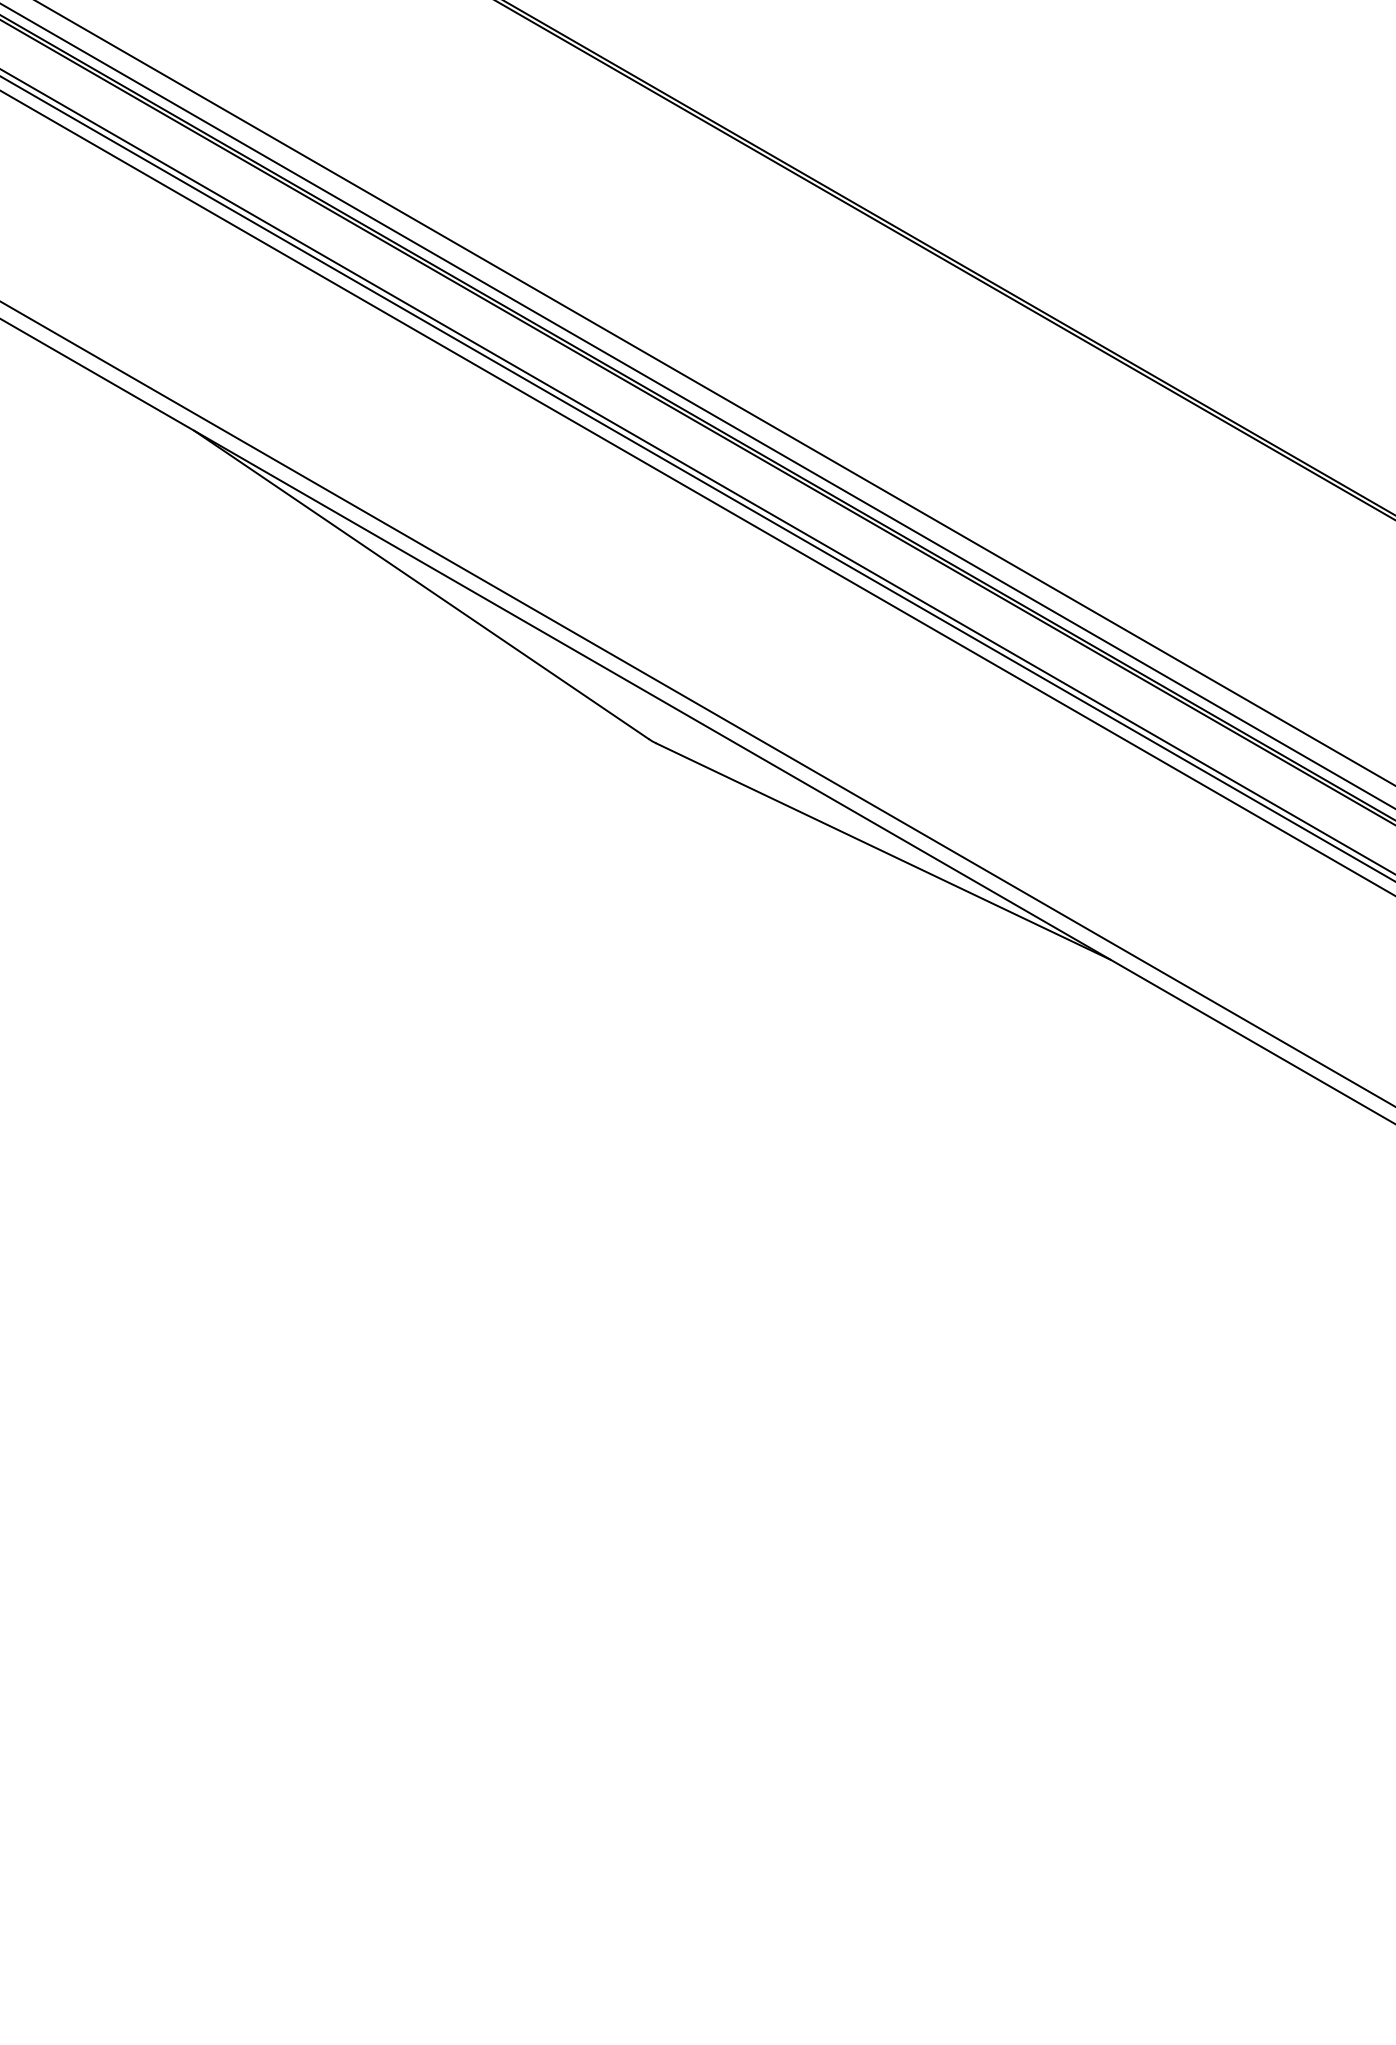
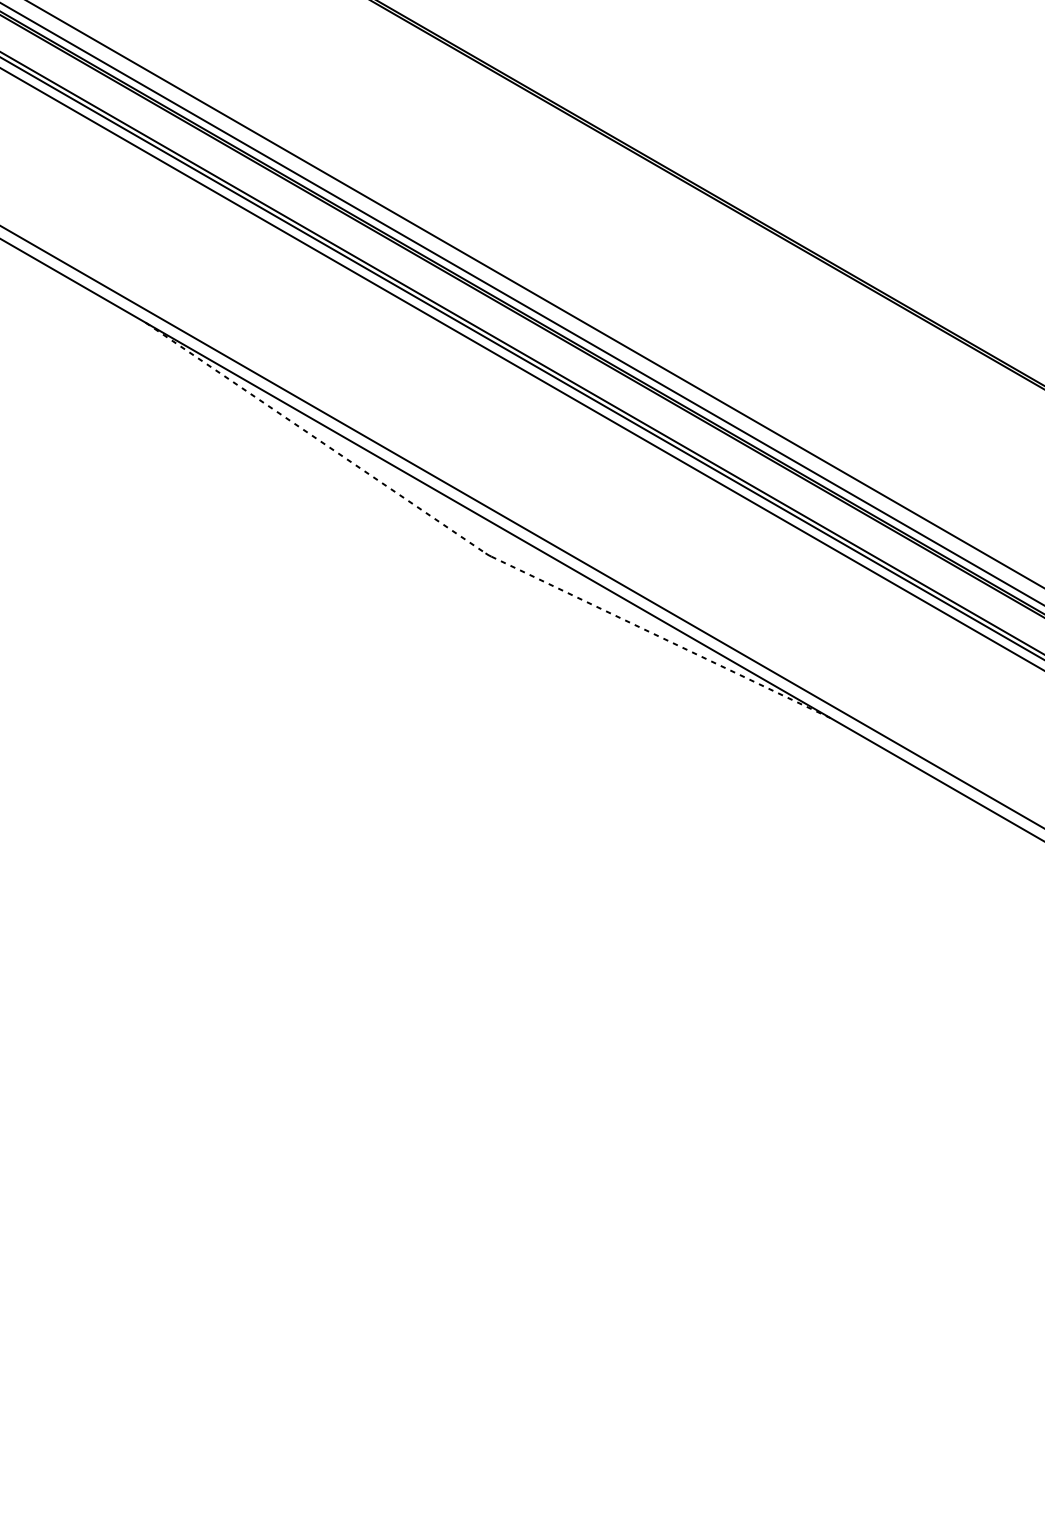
line: (421, 585) -> (315, 438), solid -> dashed
line: (883, 851) -> (661, 637), solid -> dashed

